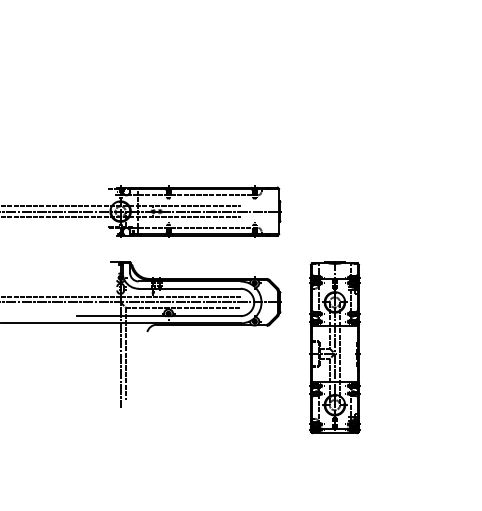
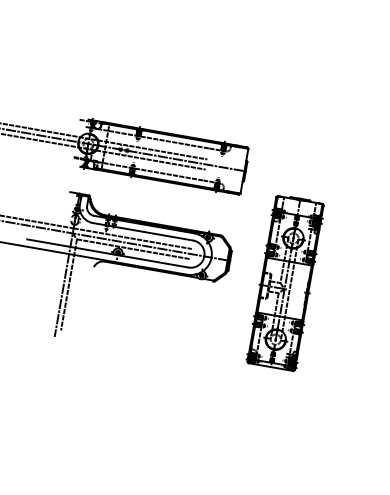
part: (334, 347) -> (285, 282), moved

